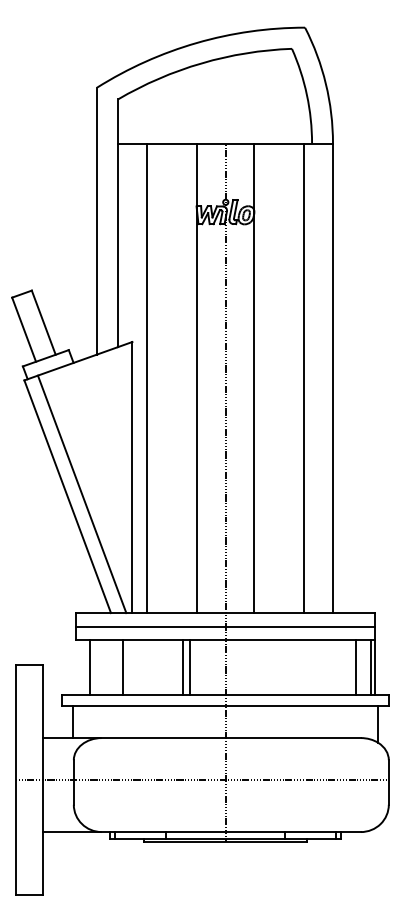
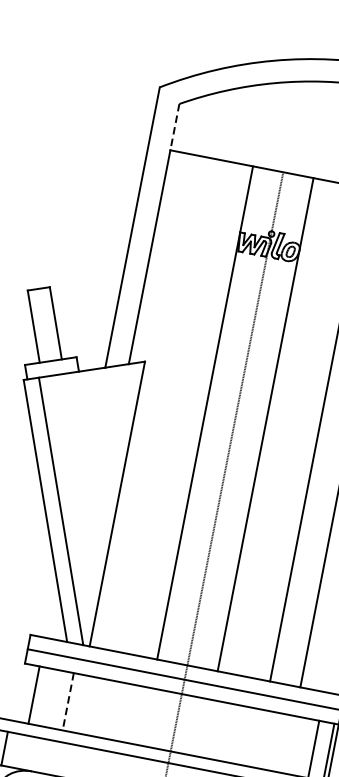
line: (118, 122) -> (175, 128), solid -> dashed
line: (146, 378) -> (152, 402), removed
line: (183, 667) -> (132, 713), removed
line: (190, 667) -> (139, 715), removed
line: (122, 668) -> (67, 702), solid -> dashed

